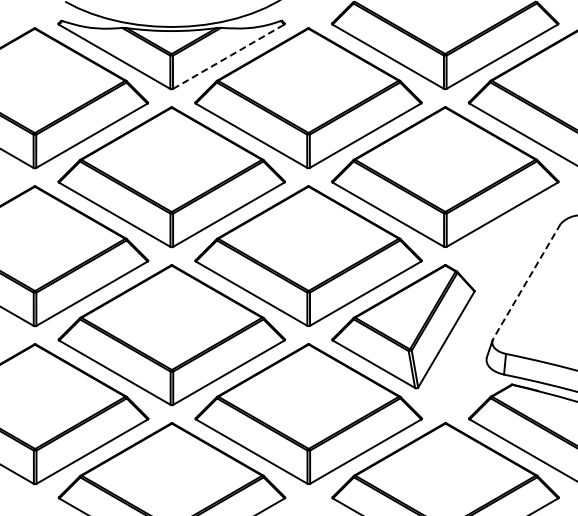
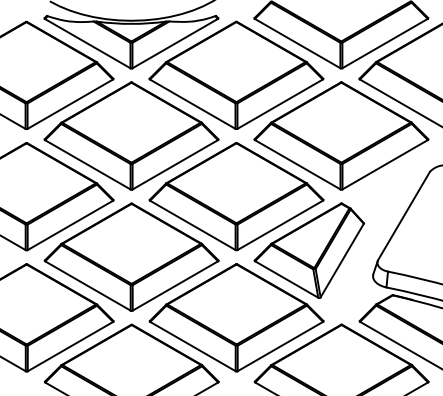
line: (229, 56) -> (175, 43), dashed -> solid
line: (526, 281) -> (403, 216), dashed -> solid

